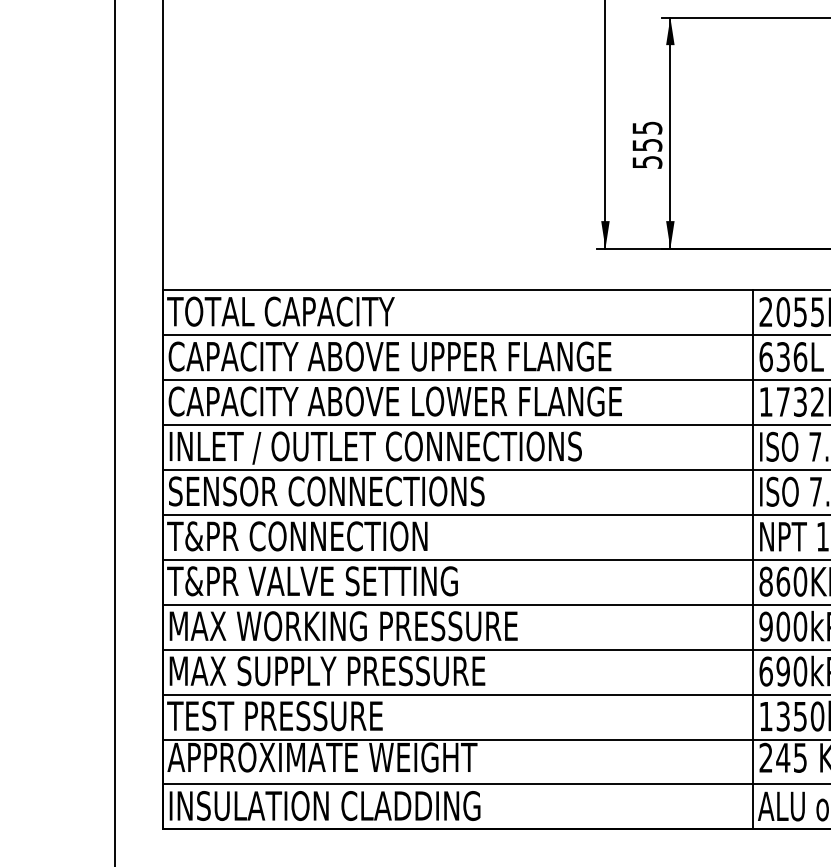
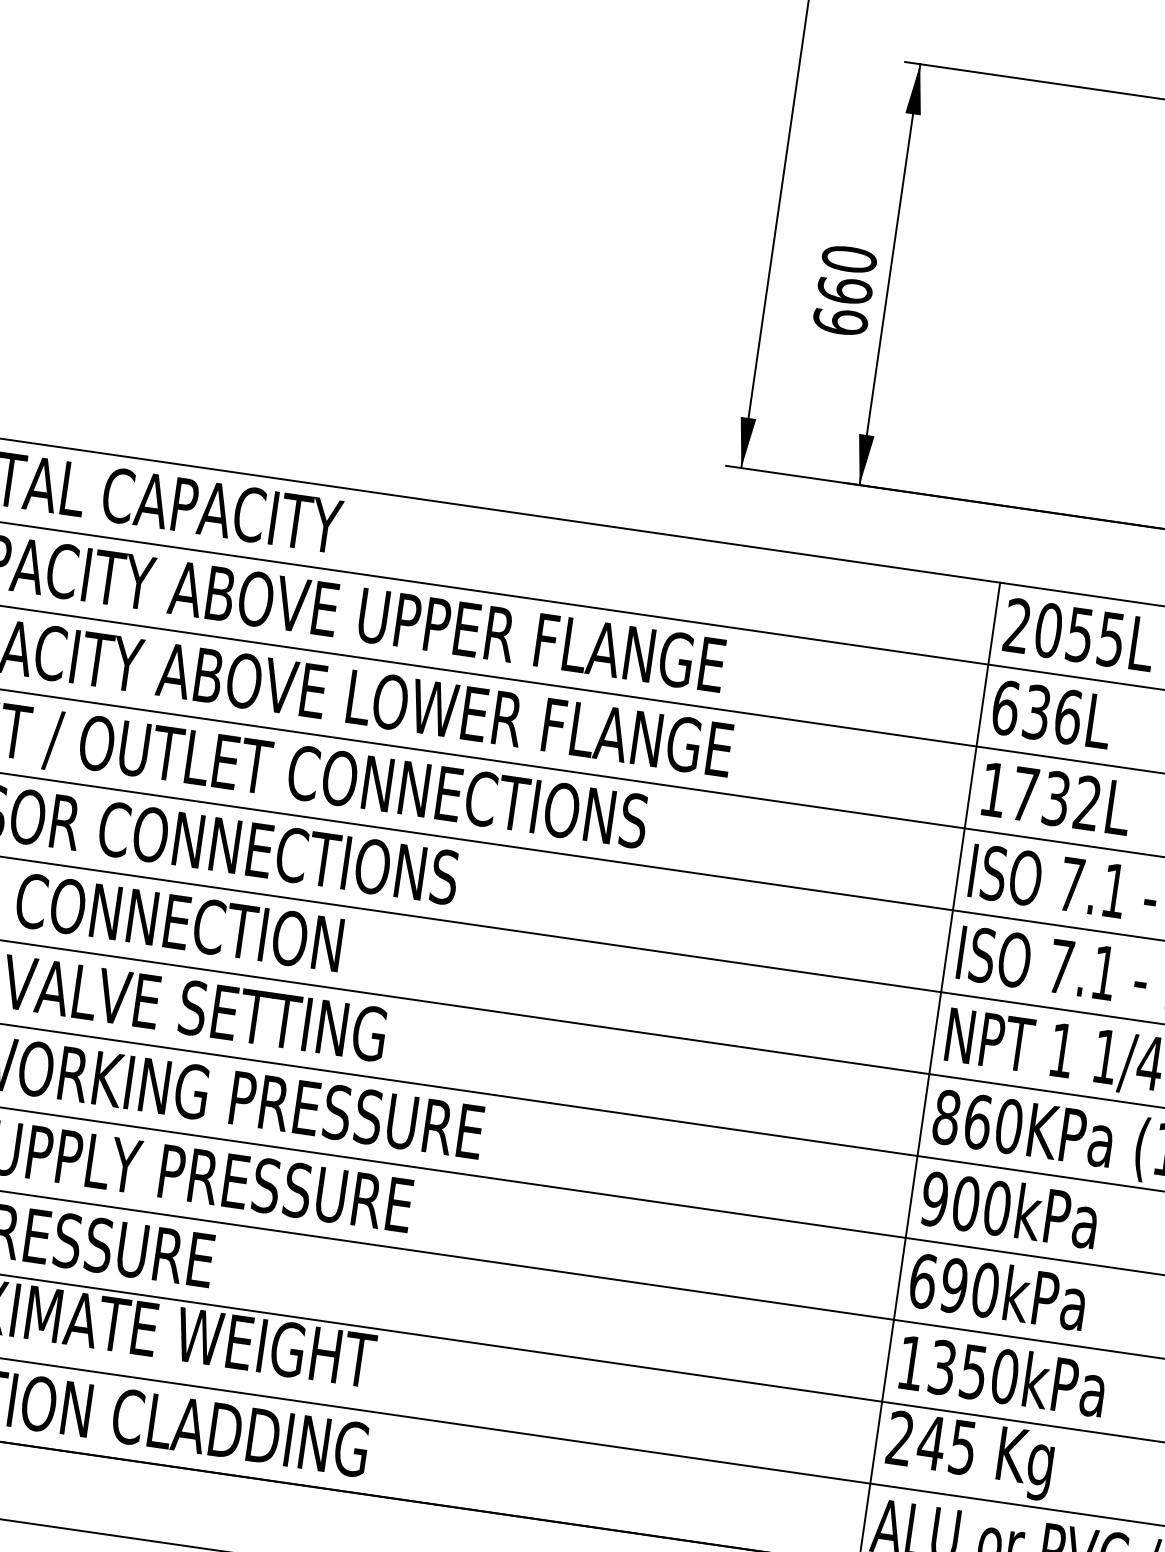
text: (647, 144) -> (845, 289), 555 -> 660

